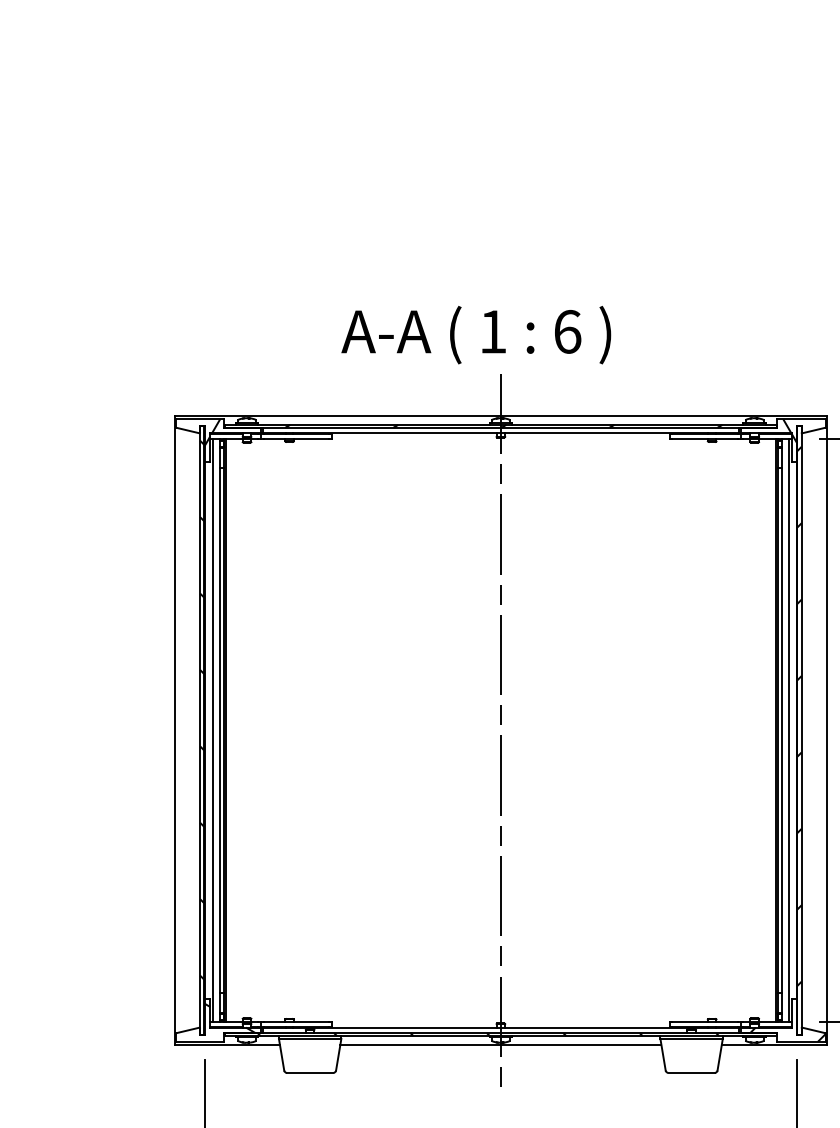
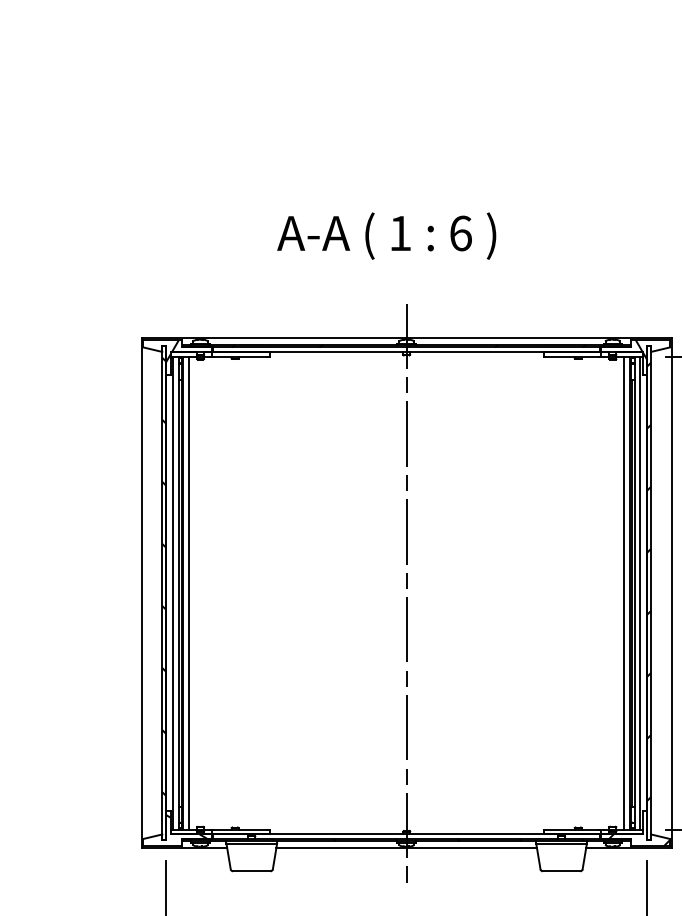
text: (476, 334) -> (386, 235), moved
line: (233, 729) -> (189, 592), added
line: (769, 729) -> (624, 592), added

